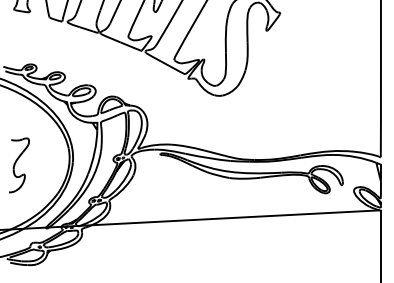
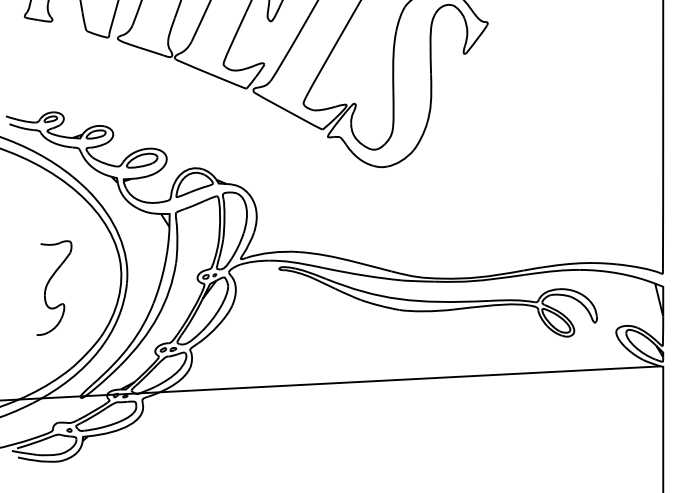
part: (19, 165) -> (54, 288), moved

